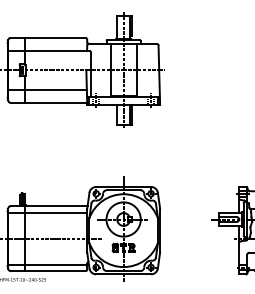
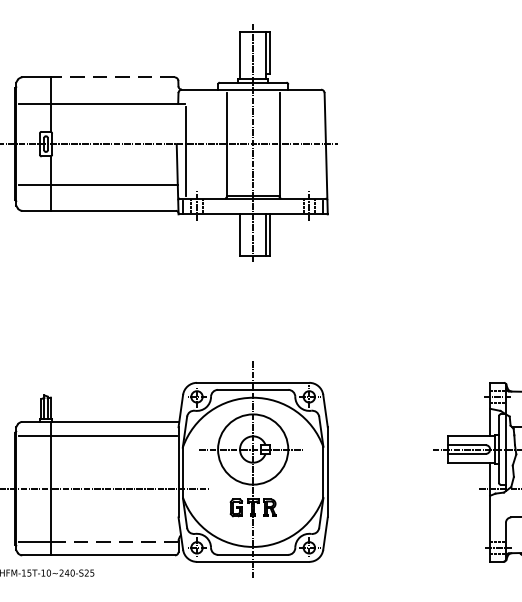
line: (54, 37) -> (111, 76), solid -> dashed
line: (55, 264) -> (113, 541), solid -> dashed

